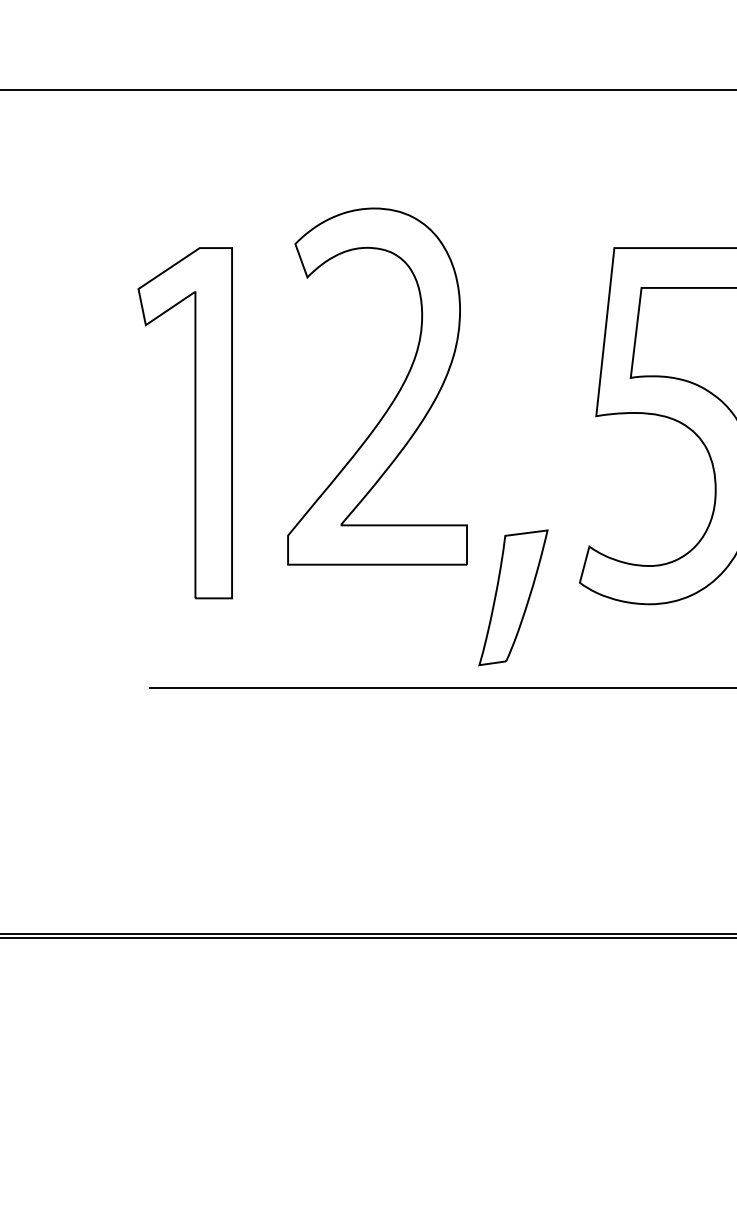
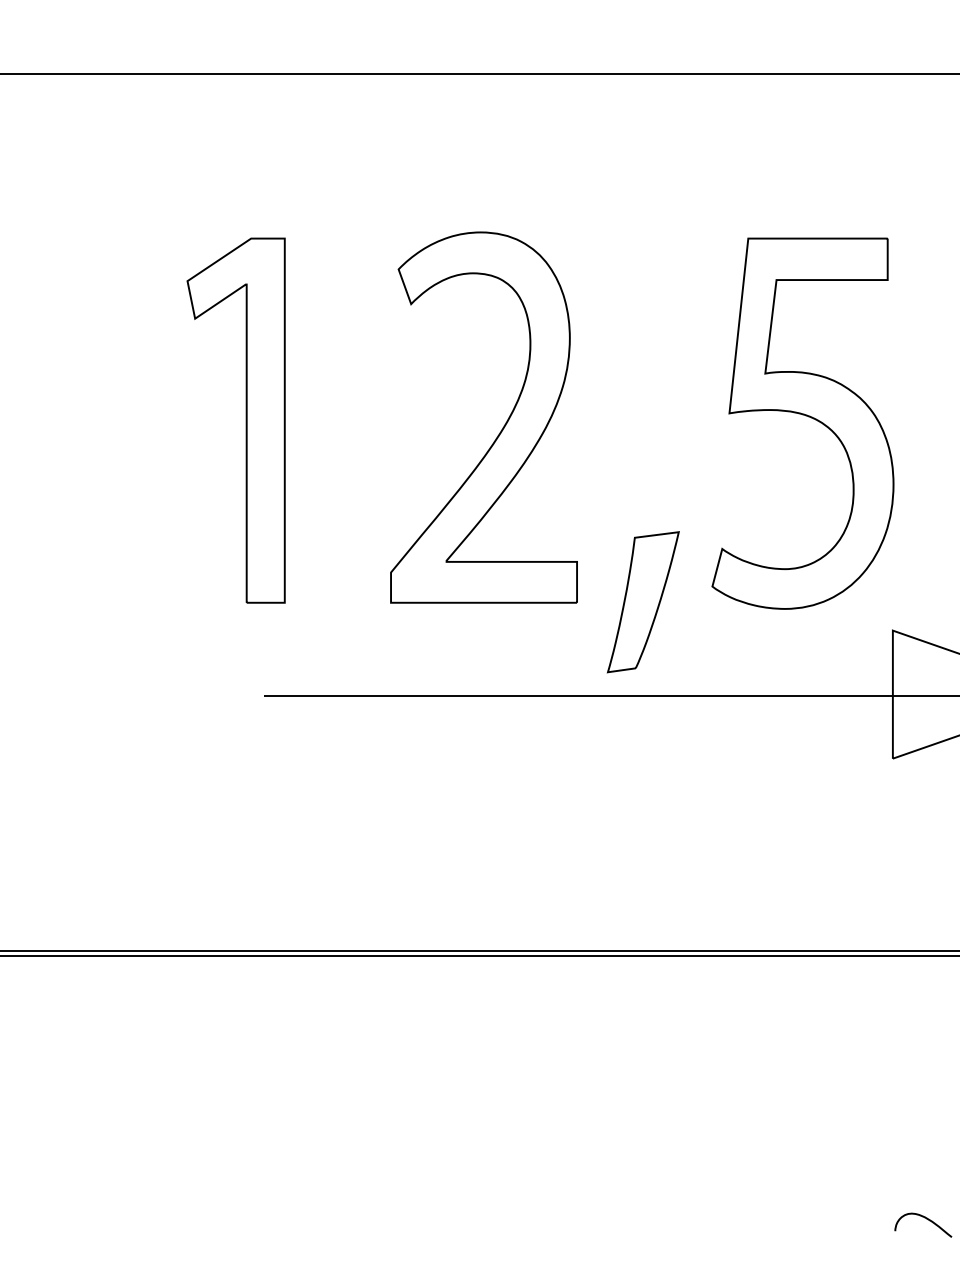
part: (395, 396) -> (502, 427), moved
part: (194, 423) -> (245, 420), moved

